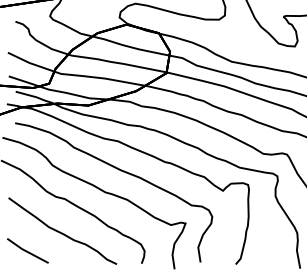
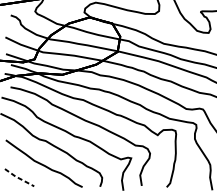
line: (27, 251) -> (19, 178), solid -> dashed

